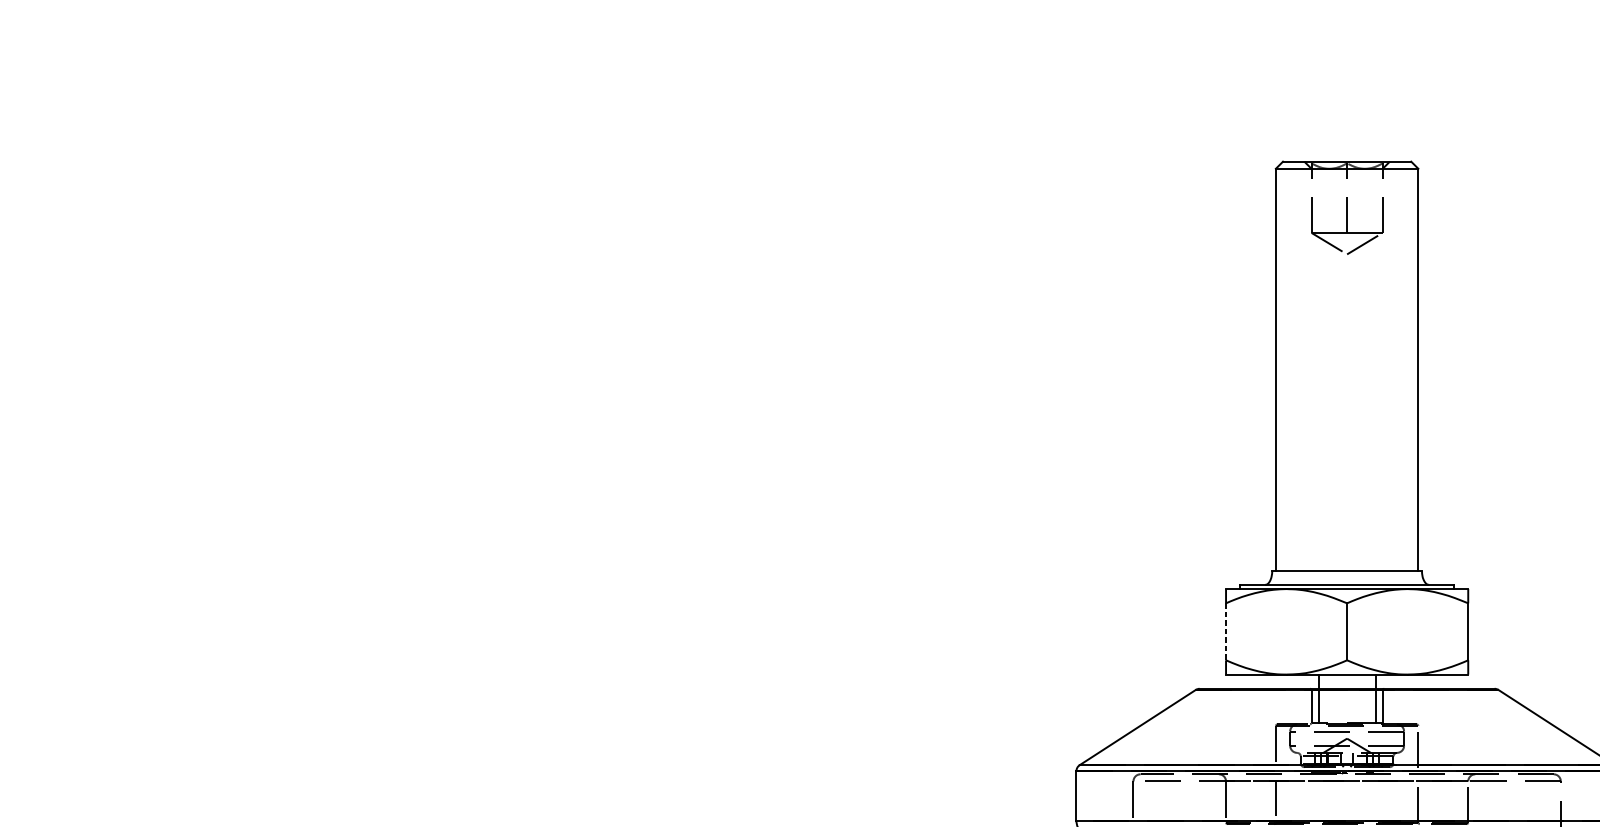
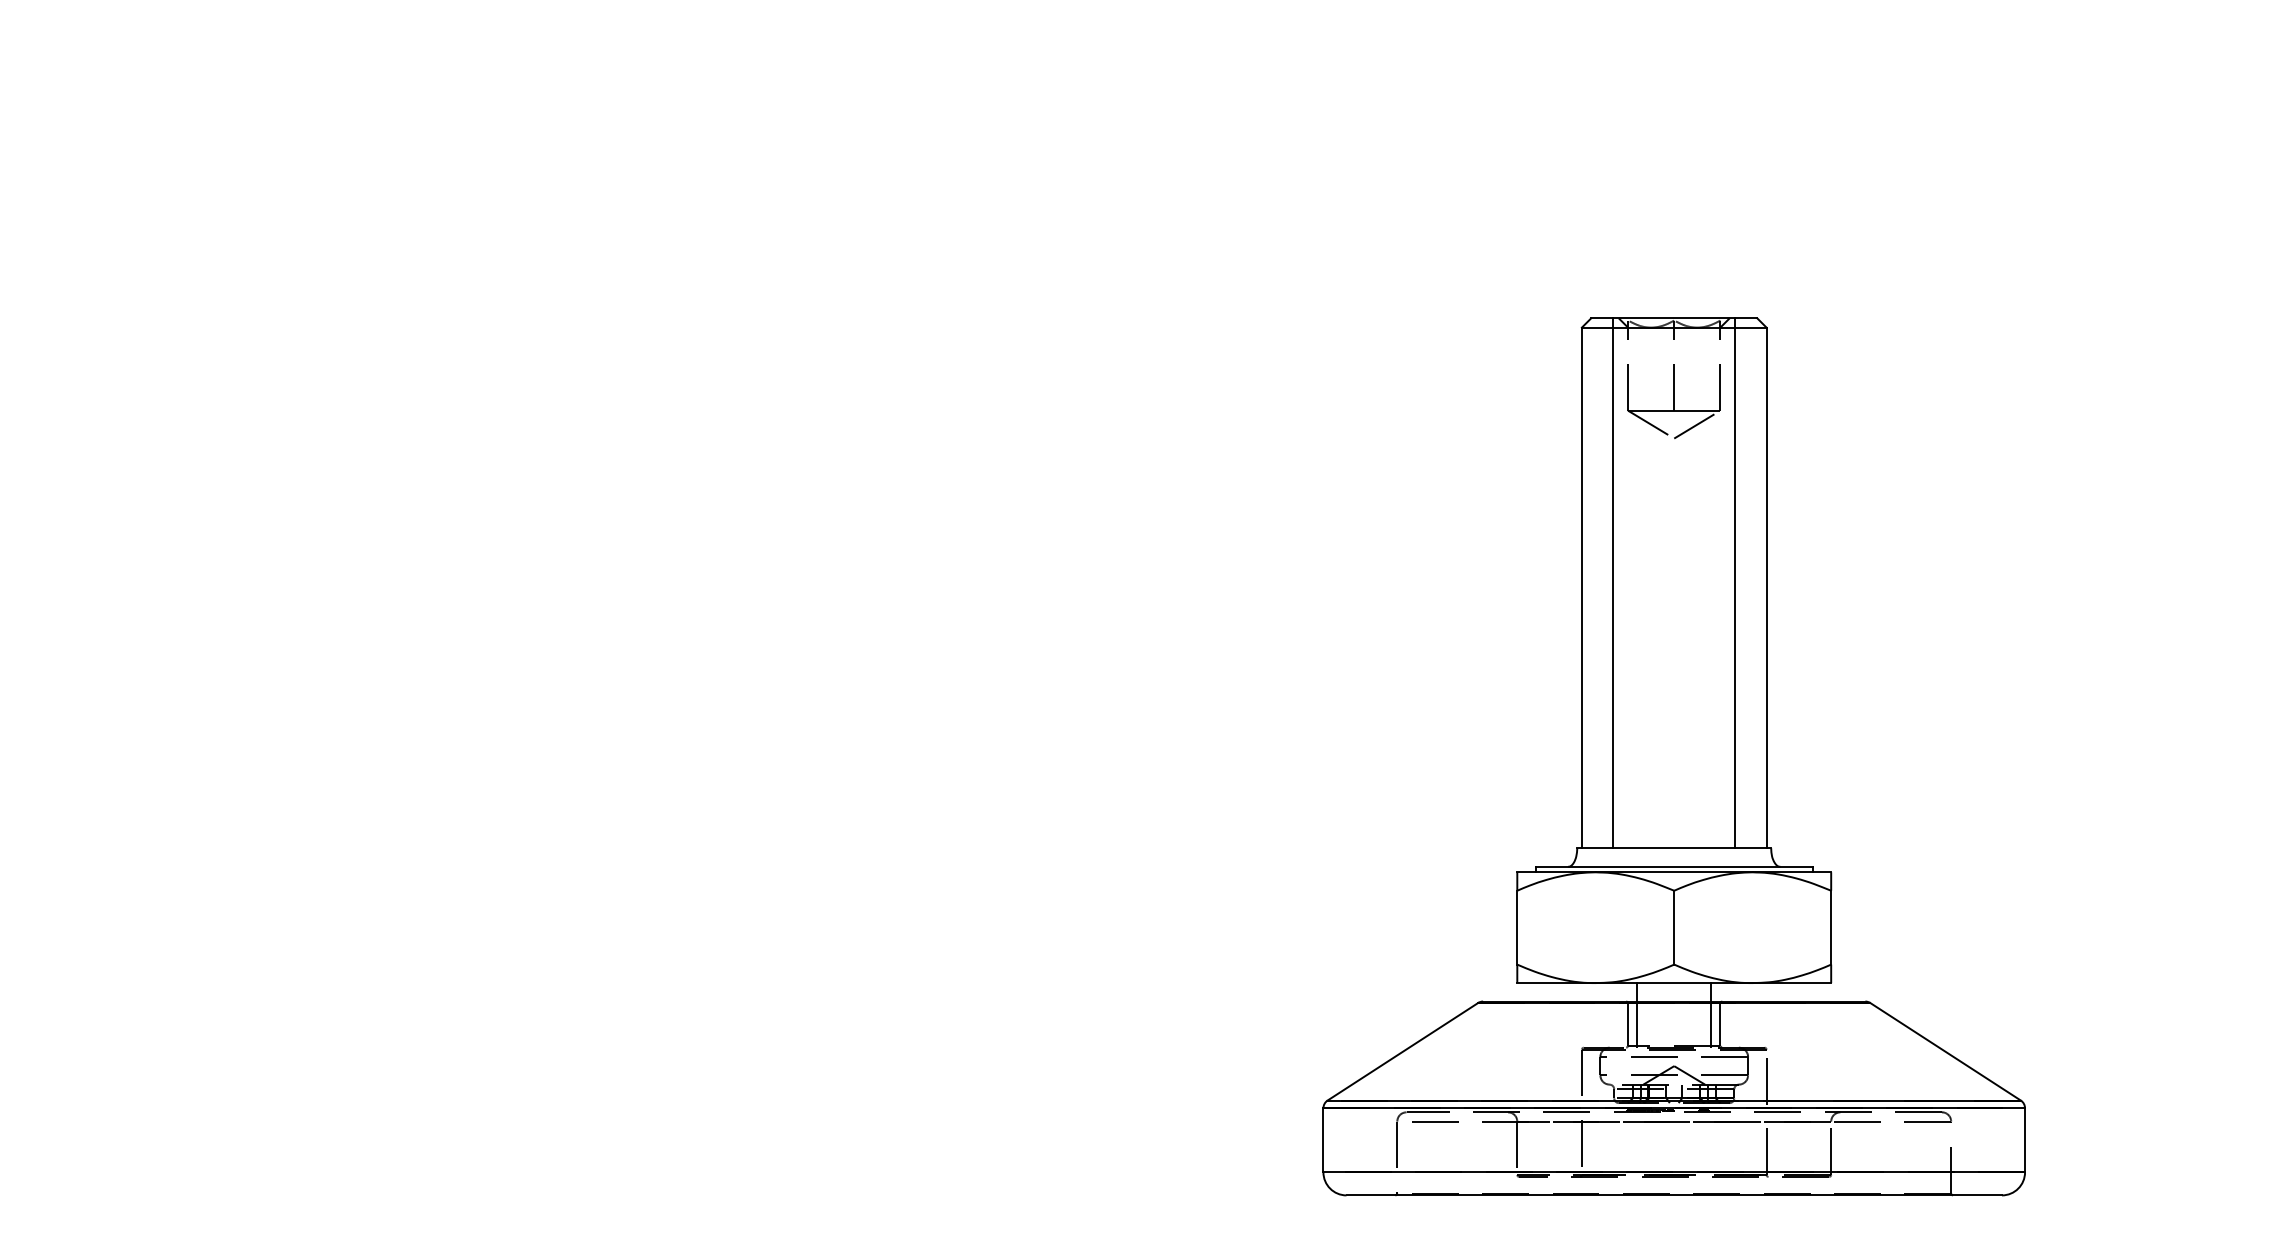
line: (1300, 366) -> (1613, 583), added
line: (1394, 366) -> (1735, 583), added
line: (1226, 631) -> (1517, 927), dashed -> solid

